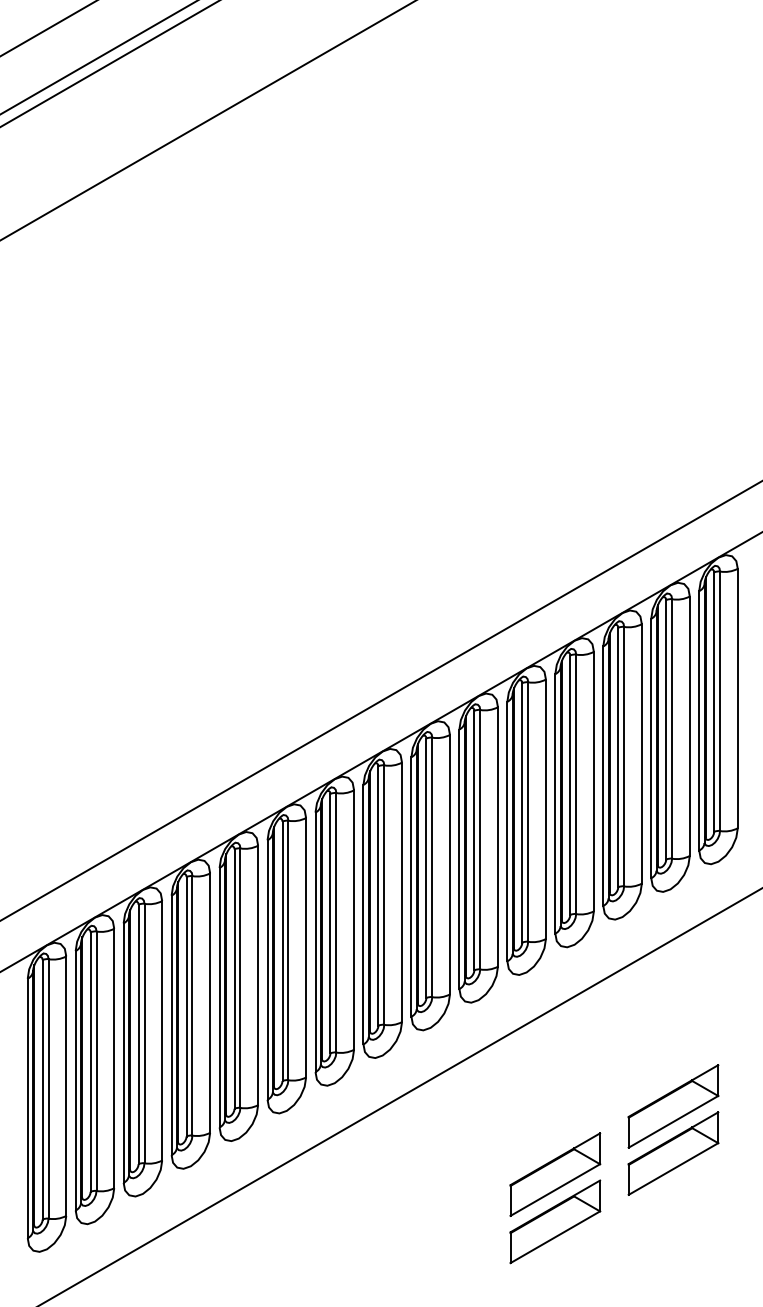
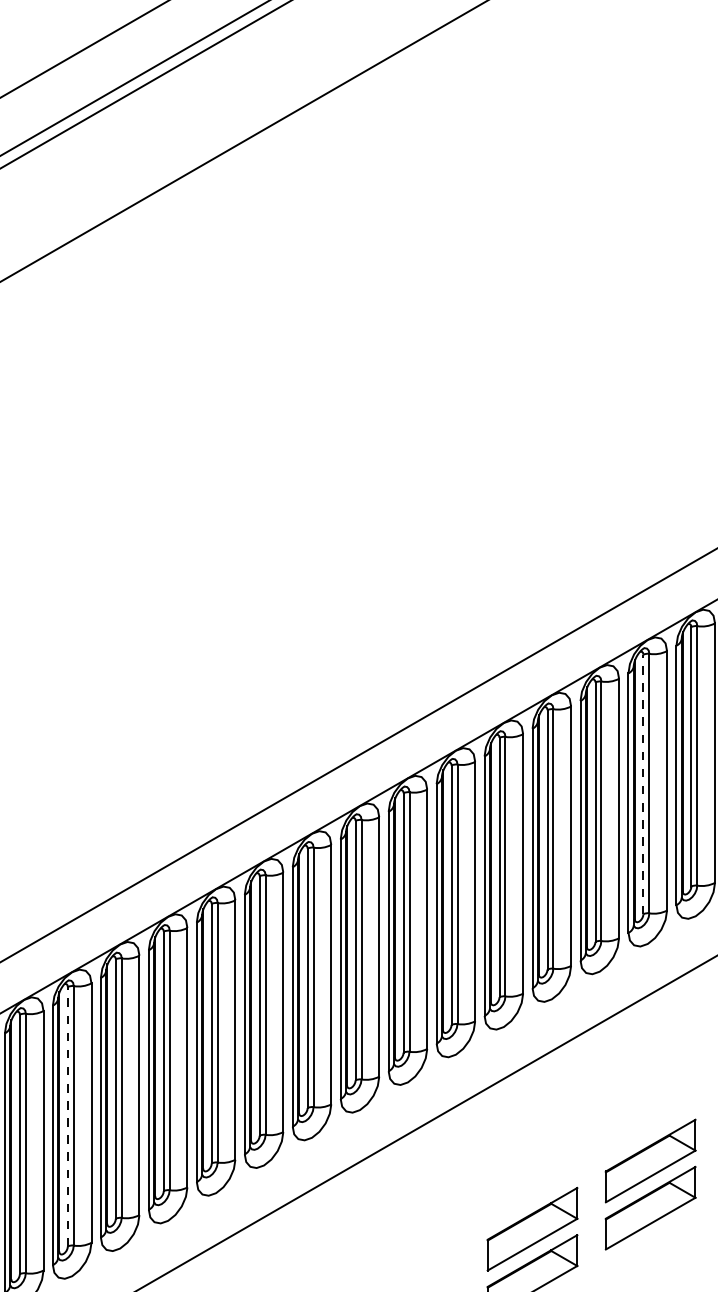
line: (666, 729) -> (643, 784), solid -> dashed
line: (90, 1062) -> (67, 1117), solid -> dashed

